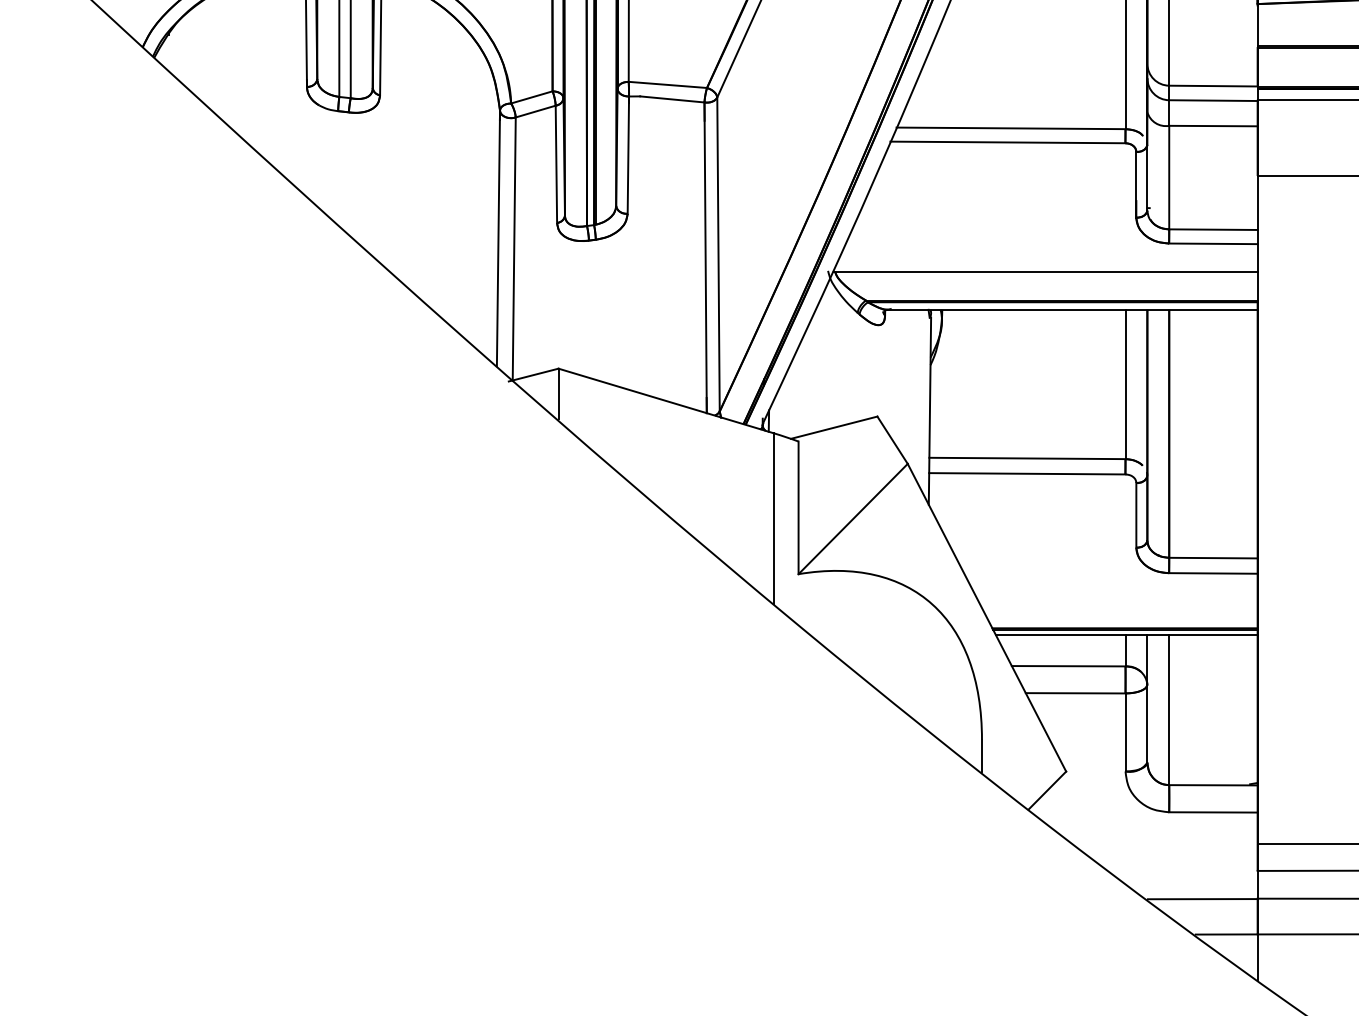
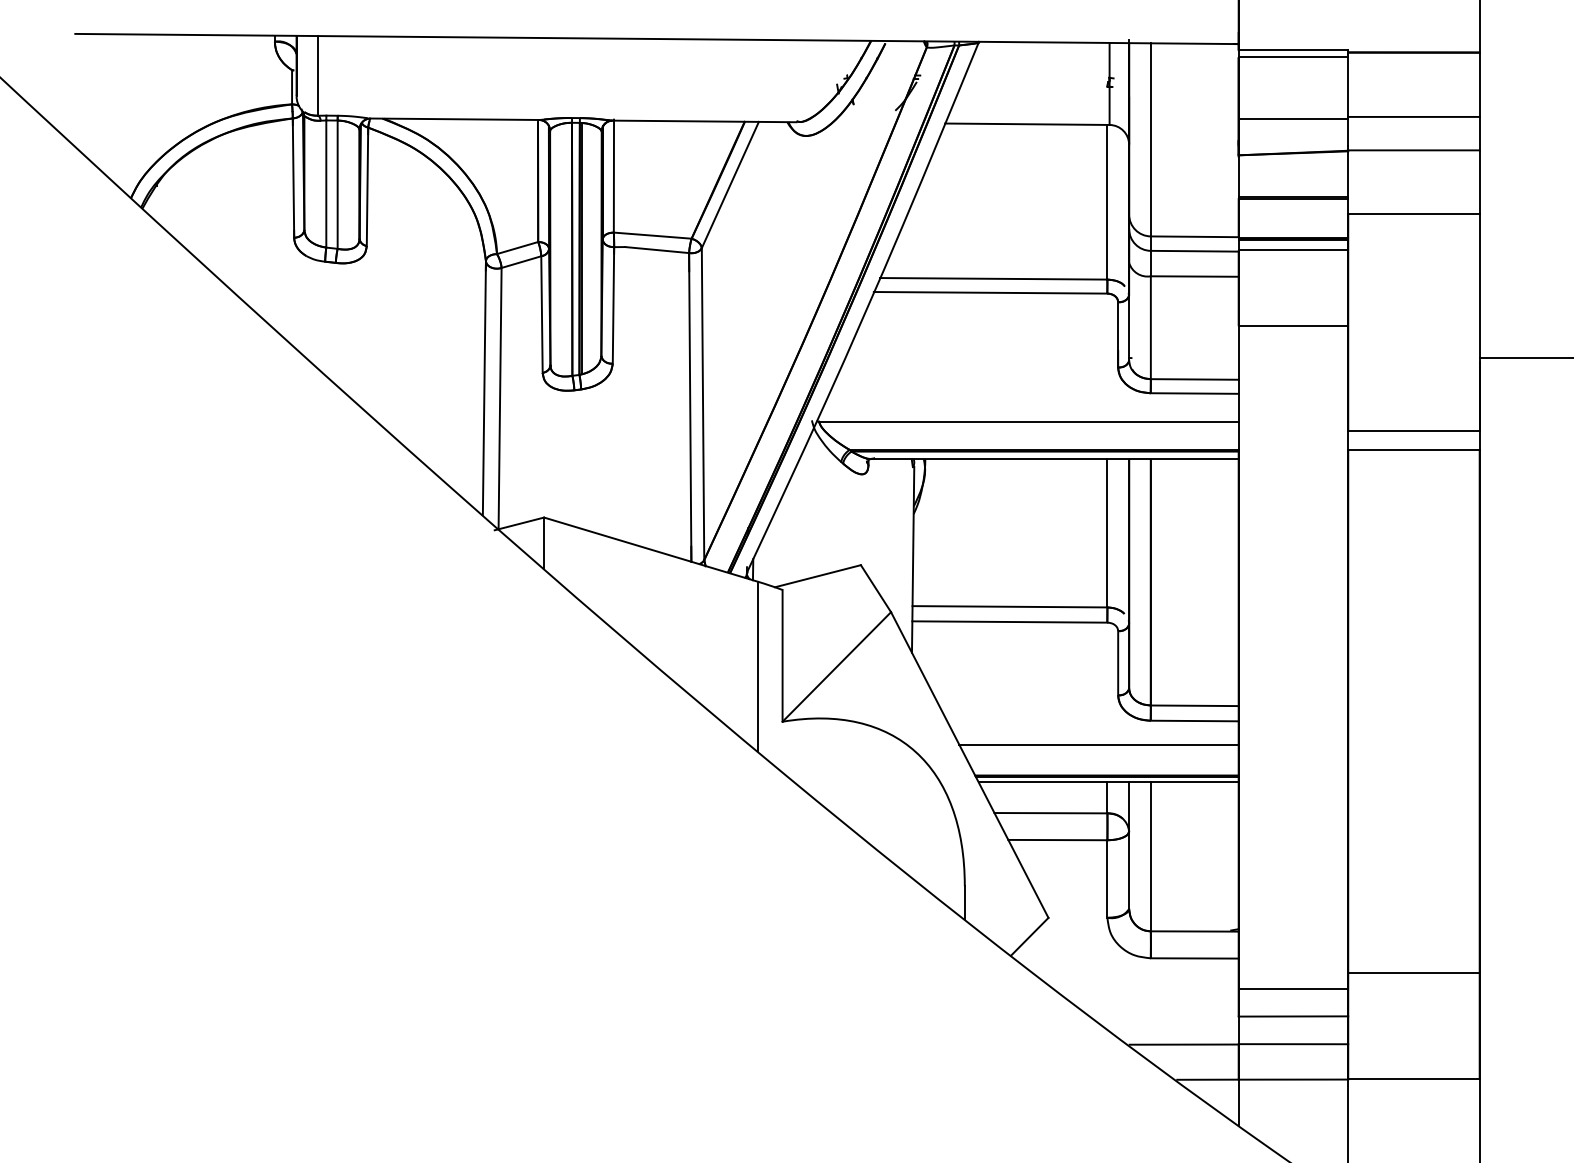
line: (1116, 597) -> (1098, 744), added

